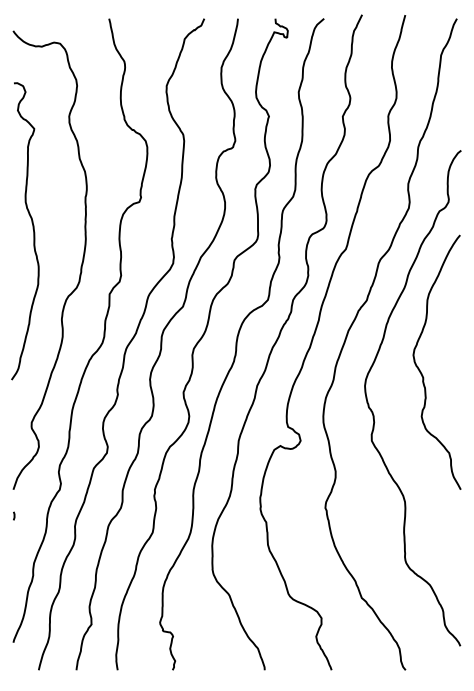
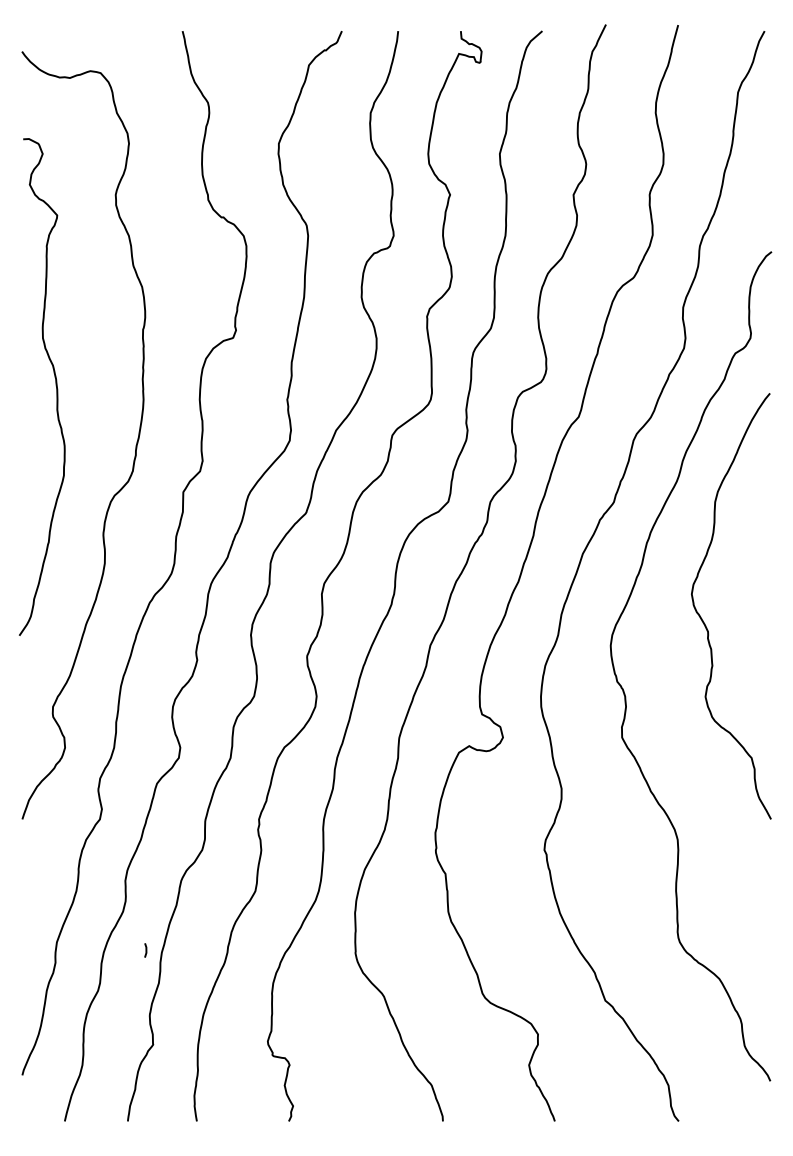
line: (14, 515) -> (146, 949), moved

